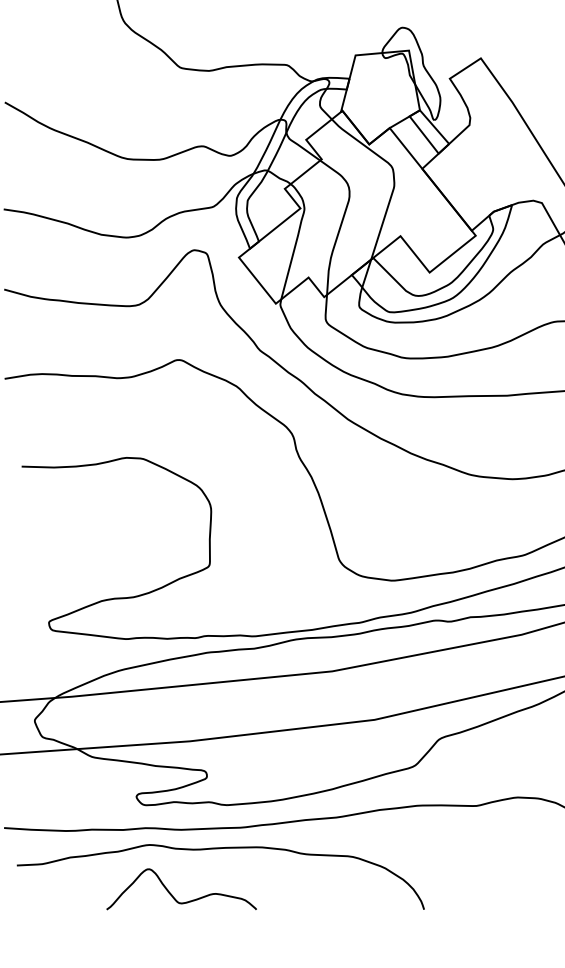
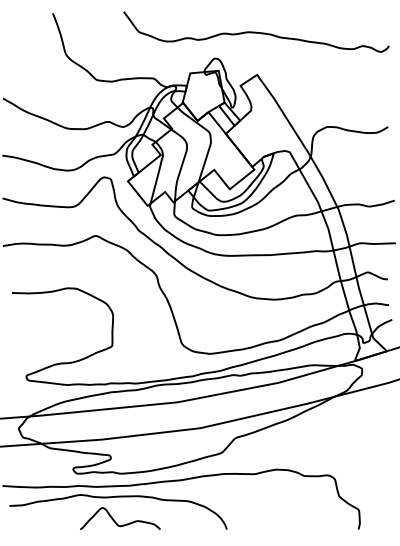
curve: (172, 892) -> (115, 520), moved

